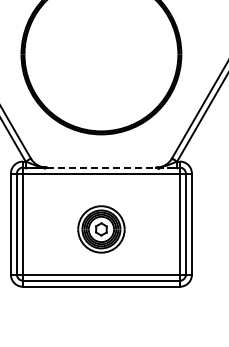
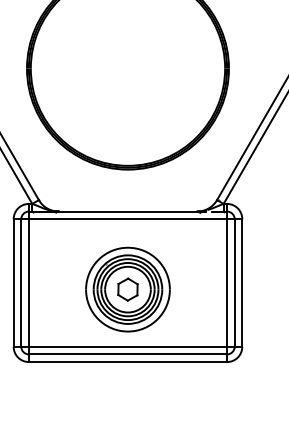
line: (101, 167) -> (128, 211), dashed -> solid
part: (101, 229) -> (128, 289), size x1.43

